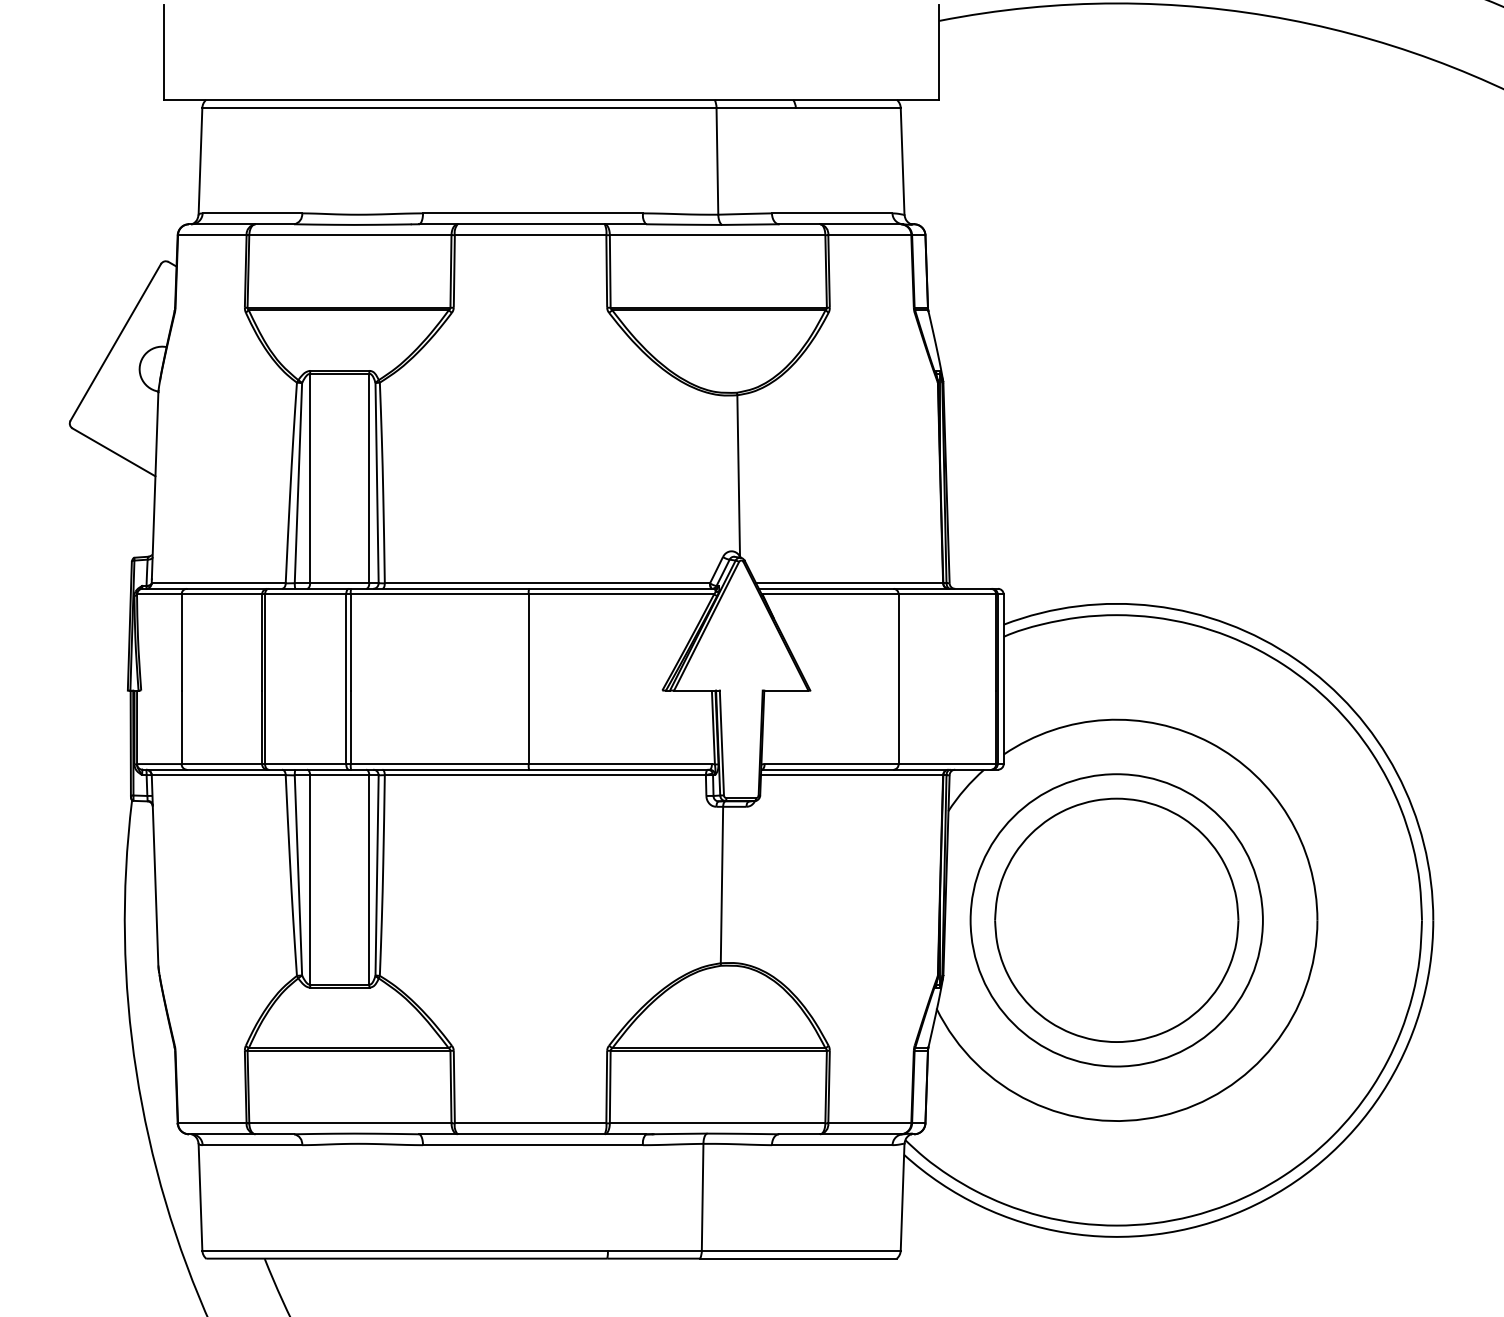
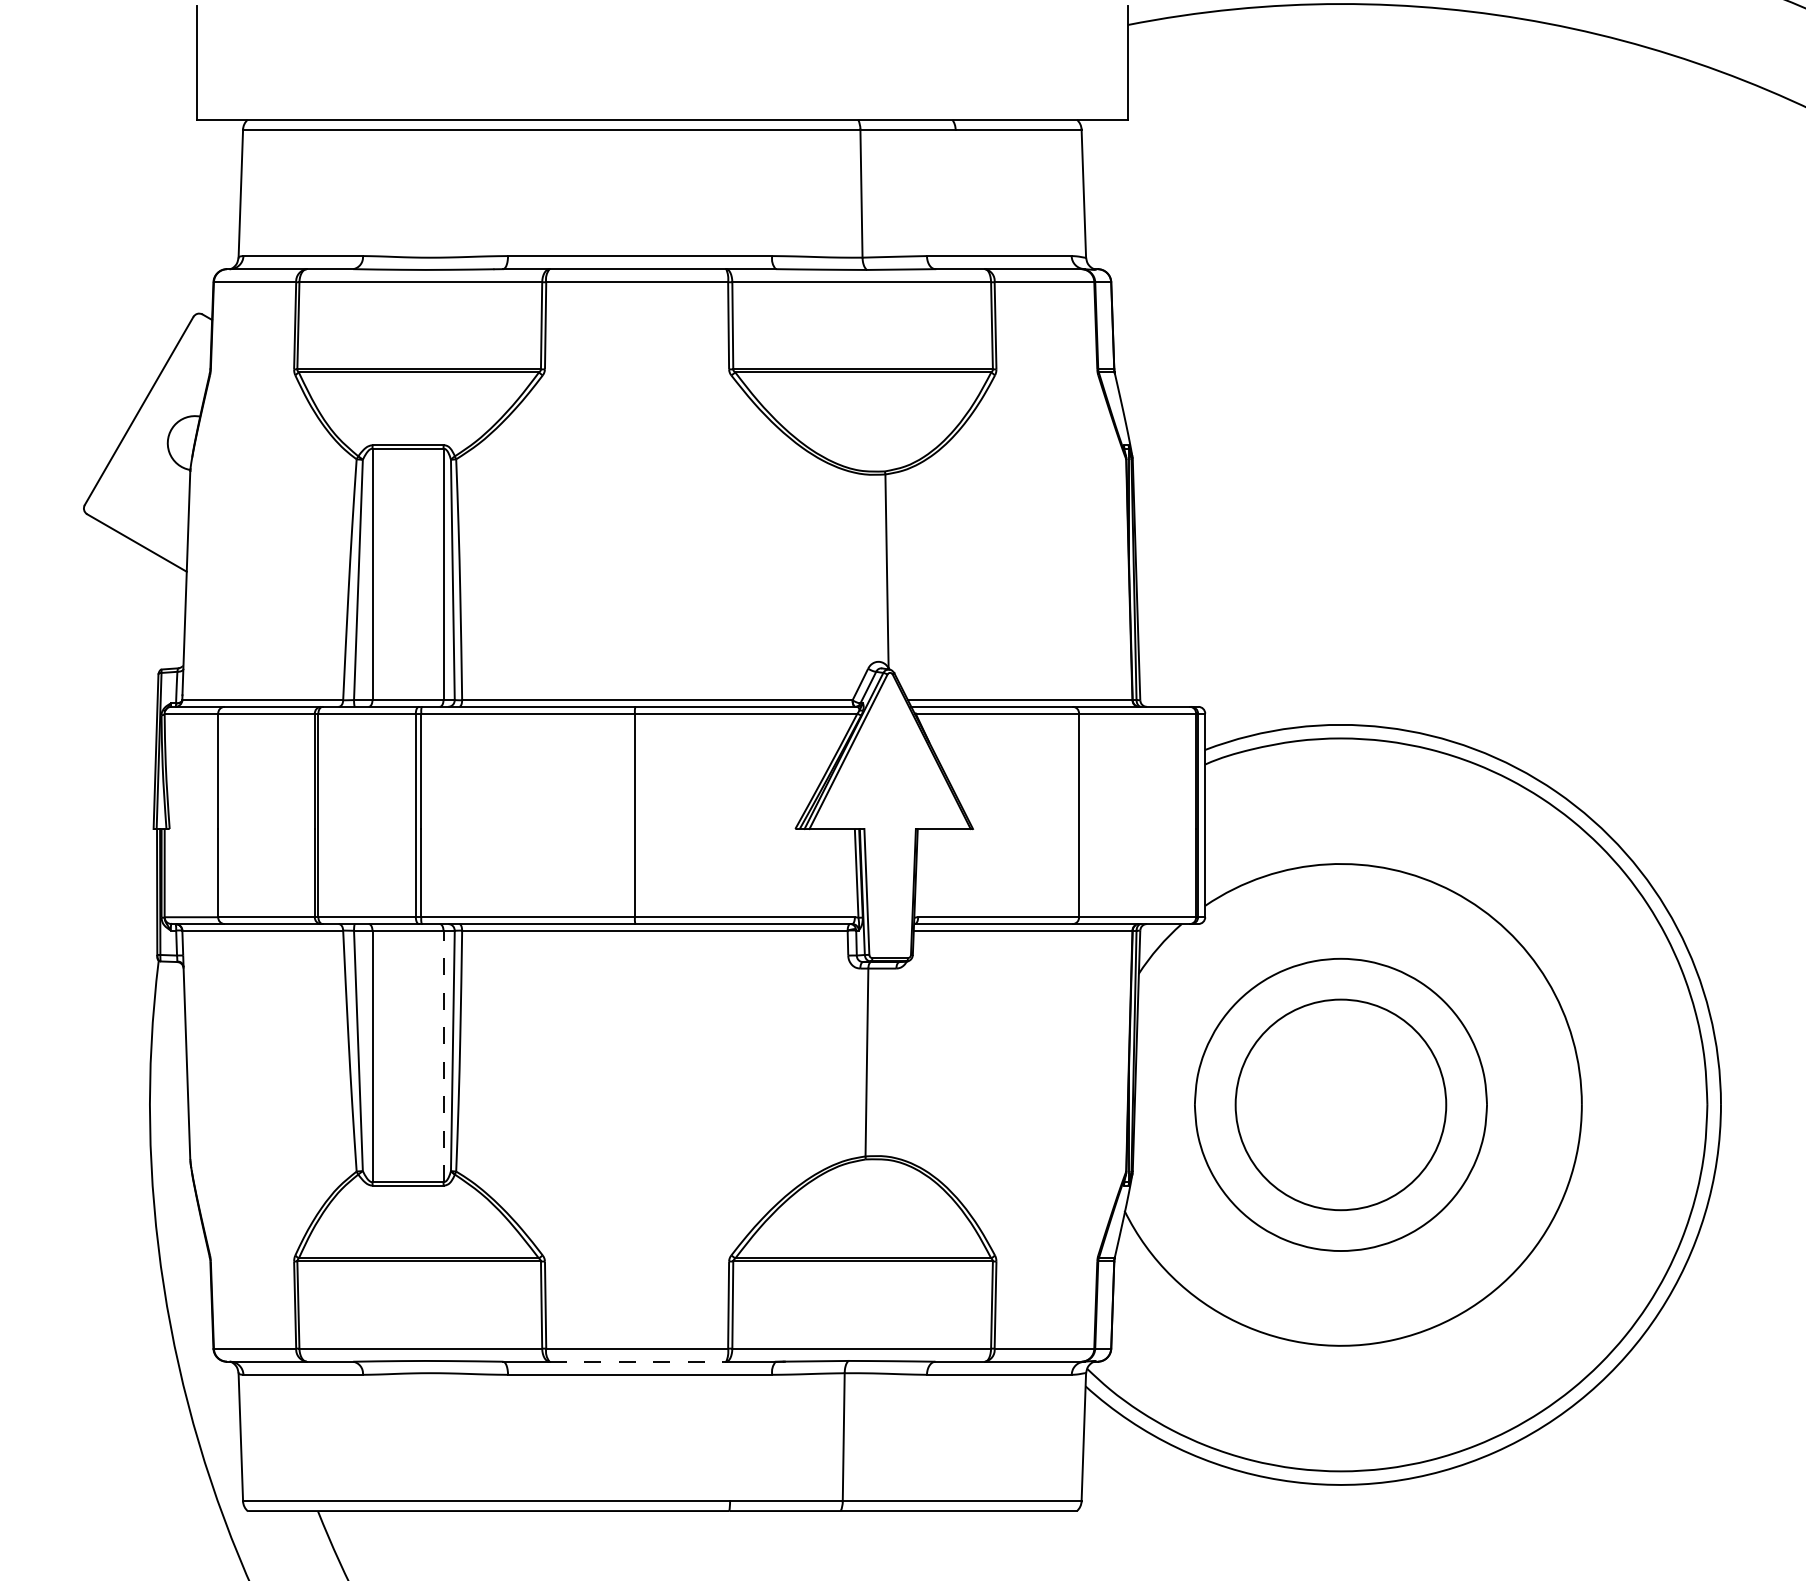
line: (369, 880) -> (443, 1056), solid -> dashed
circle: (1116, 920) -> (1340, 1104), size x0.6
line: (531, 1134) -> (638, 1361), solid -> dashed

